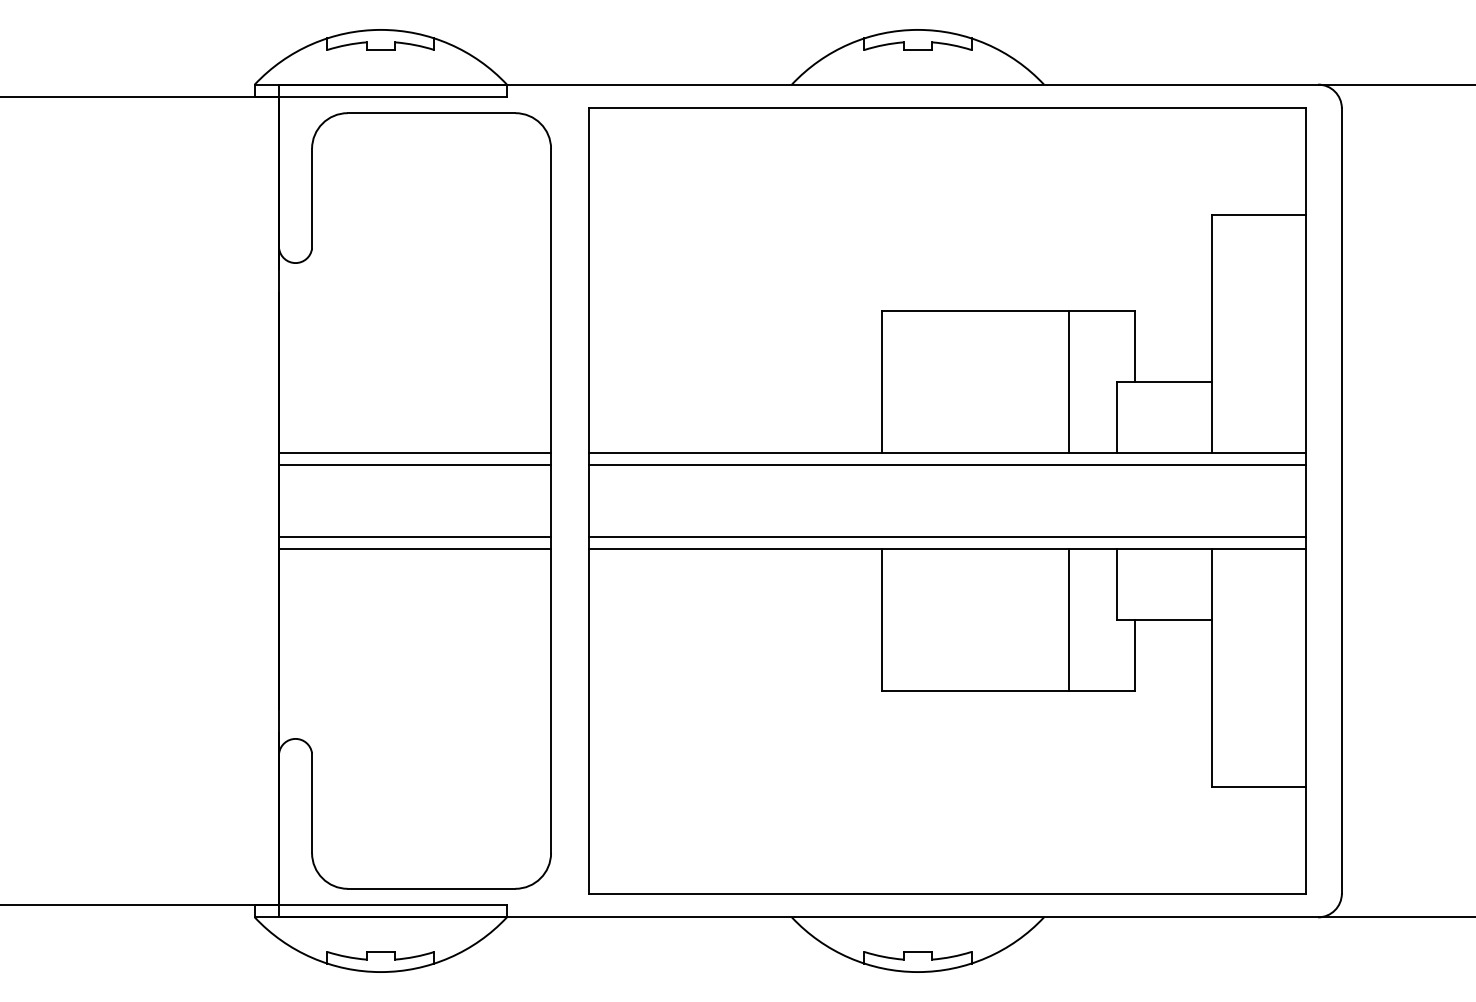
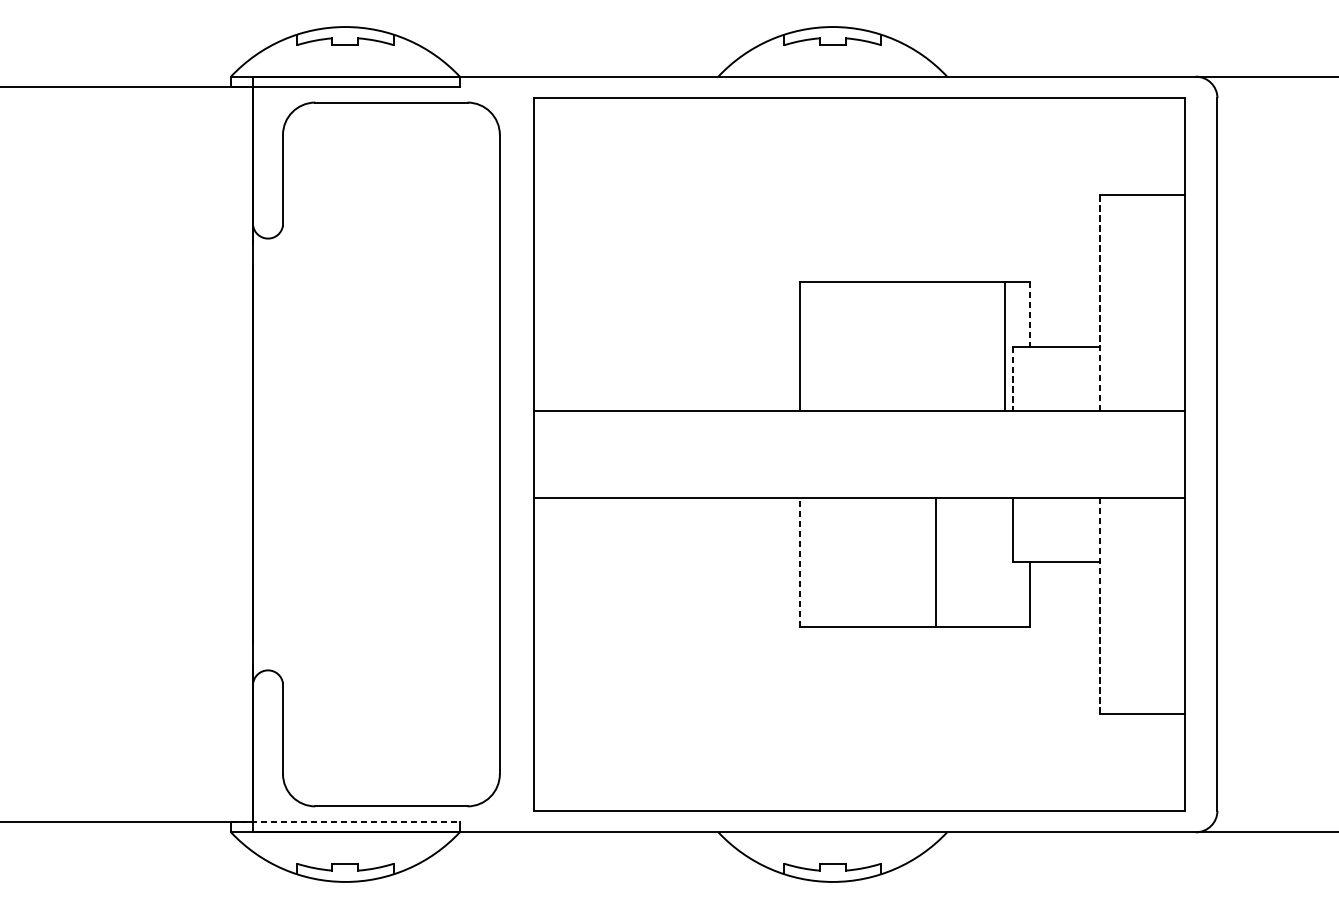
line: (1212, 334) -> (1100, 303), solid -> dashed
line: (1135, 346) -> (1030, 314), solid -> dashed
line: (1069, 381) -> (1005, 346), moved
line: (1117, 417) -> (1013, 378), solid -> dashed
line: (415, 453) -> (376, 411), removed
line: (415, 465) -> (376, 422), removed
line: (946, 465) -> (858, 422), removed
line: (415, 536) -> (376, 486), removed
line: (946, 536) -> (858, 486), removed
line: (415, 548) -> (376, 497), removed
line: (881, 619) -> (799, 562), solid -> dashed
line: (1069, 619) -> (935, 562), moved
line: (1212, 667) -> (1100, 605), solid -> dashed
line: (381, 905) -> (346, 821), solid -> dashed

